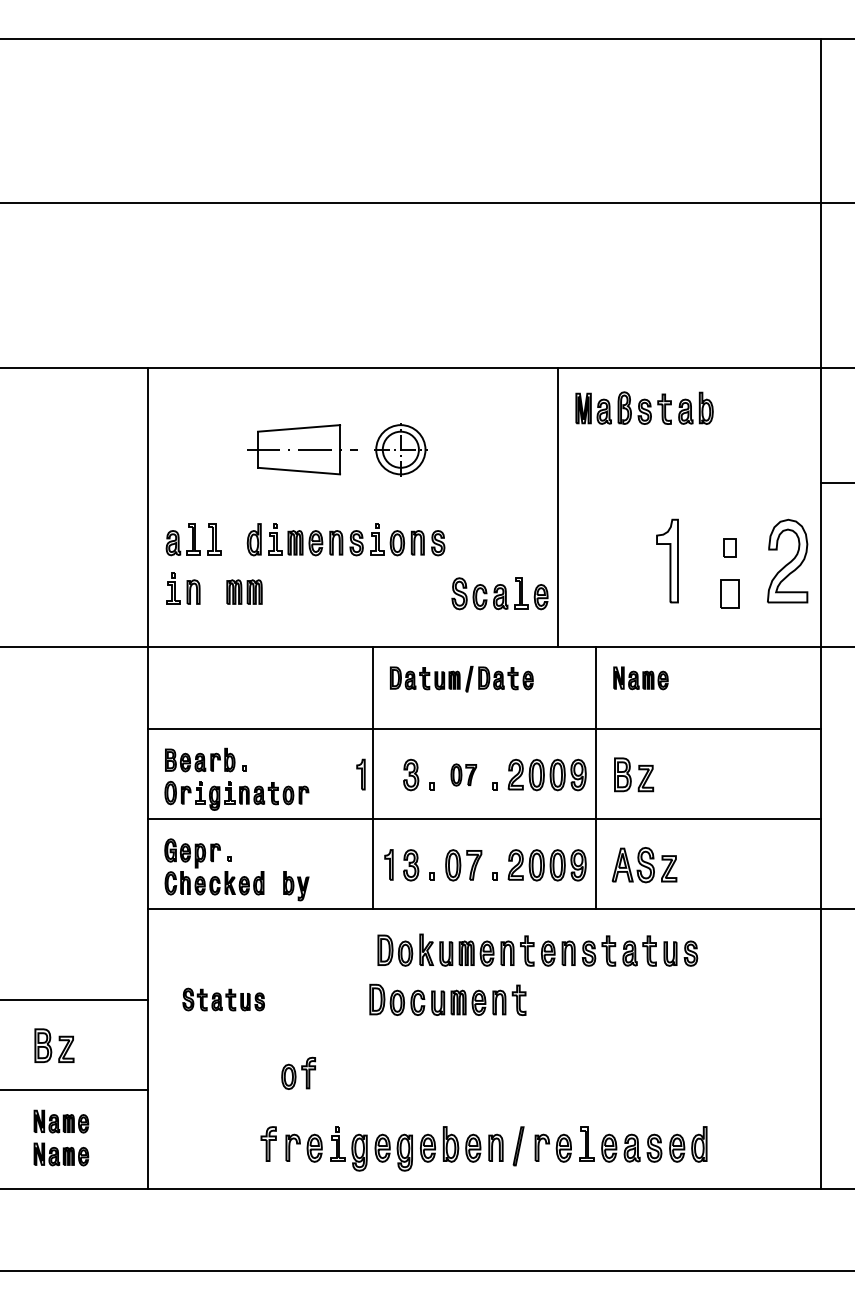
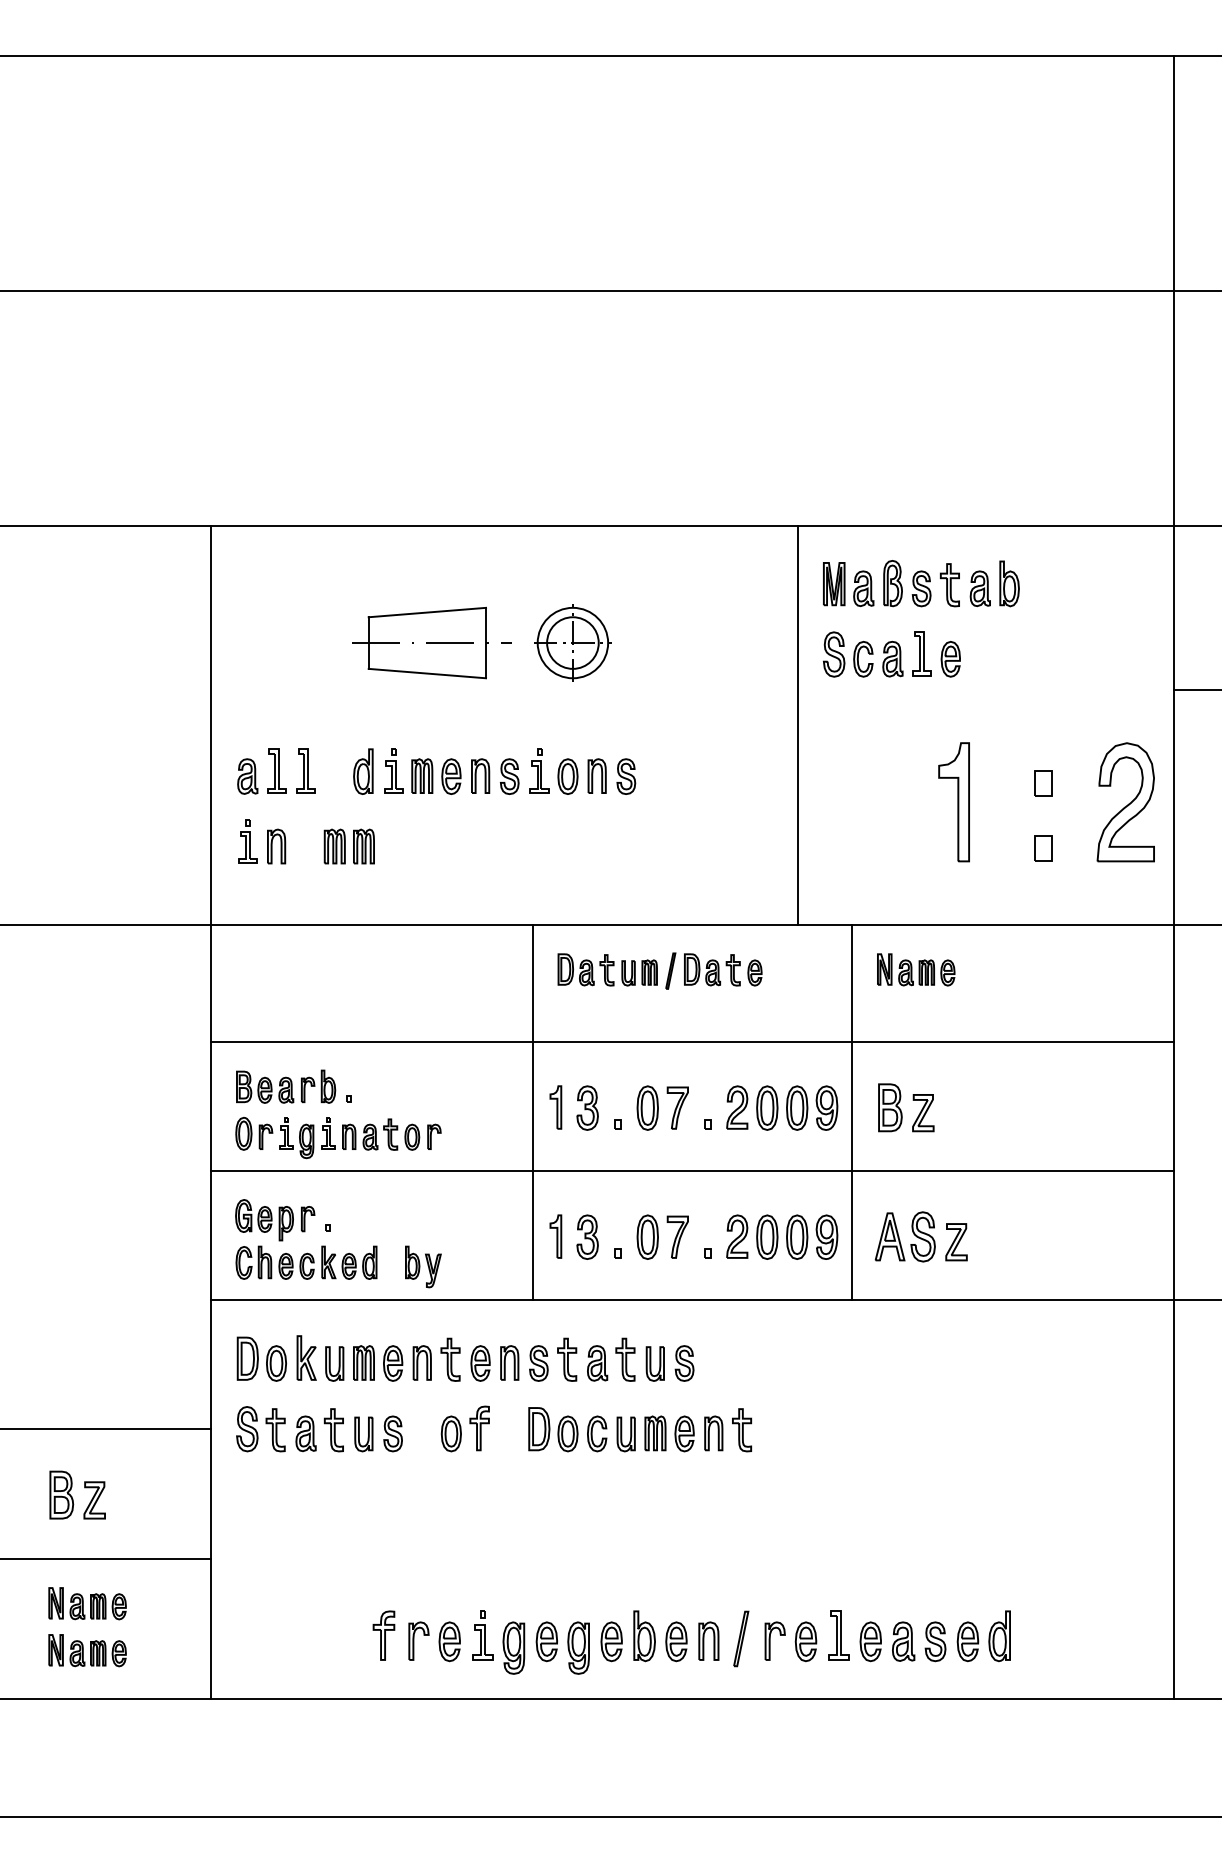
part: (499, 593) -> (891, 654), moved
part: (729, 593) -> (1042, 848), size x0.62
part: (360, 774) -> (555, 1107), moved
part: (463, 774) -> (662, 1107), size x1.43
part: (537, 949) -> (465, 1357), moved
part: (223, 999) -> (319, 1429), size x1.43
part: (298, 1072) -> (465, 1427), moved

